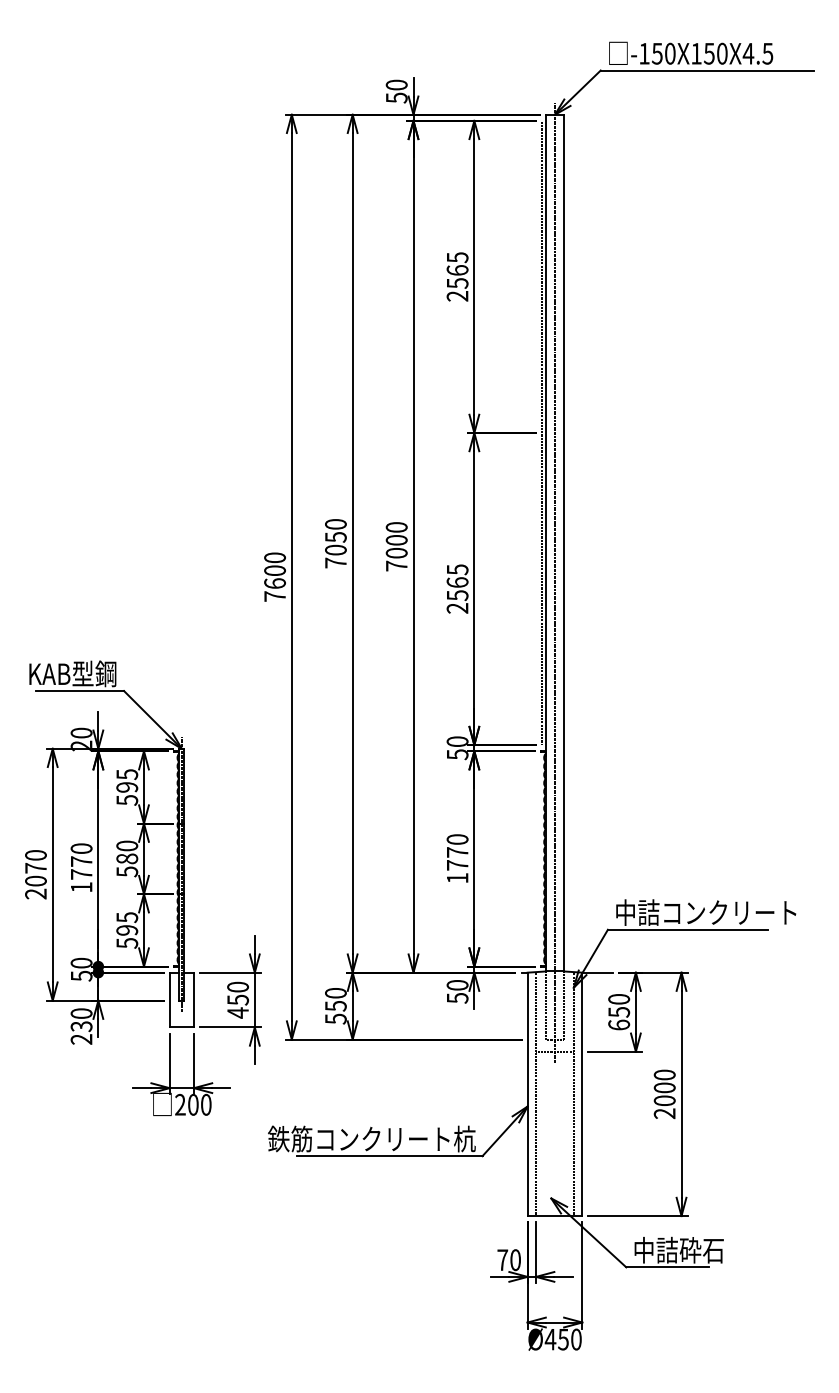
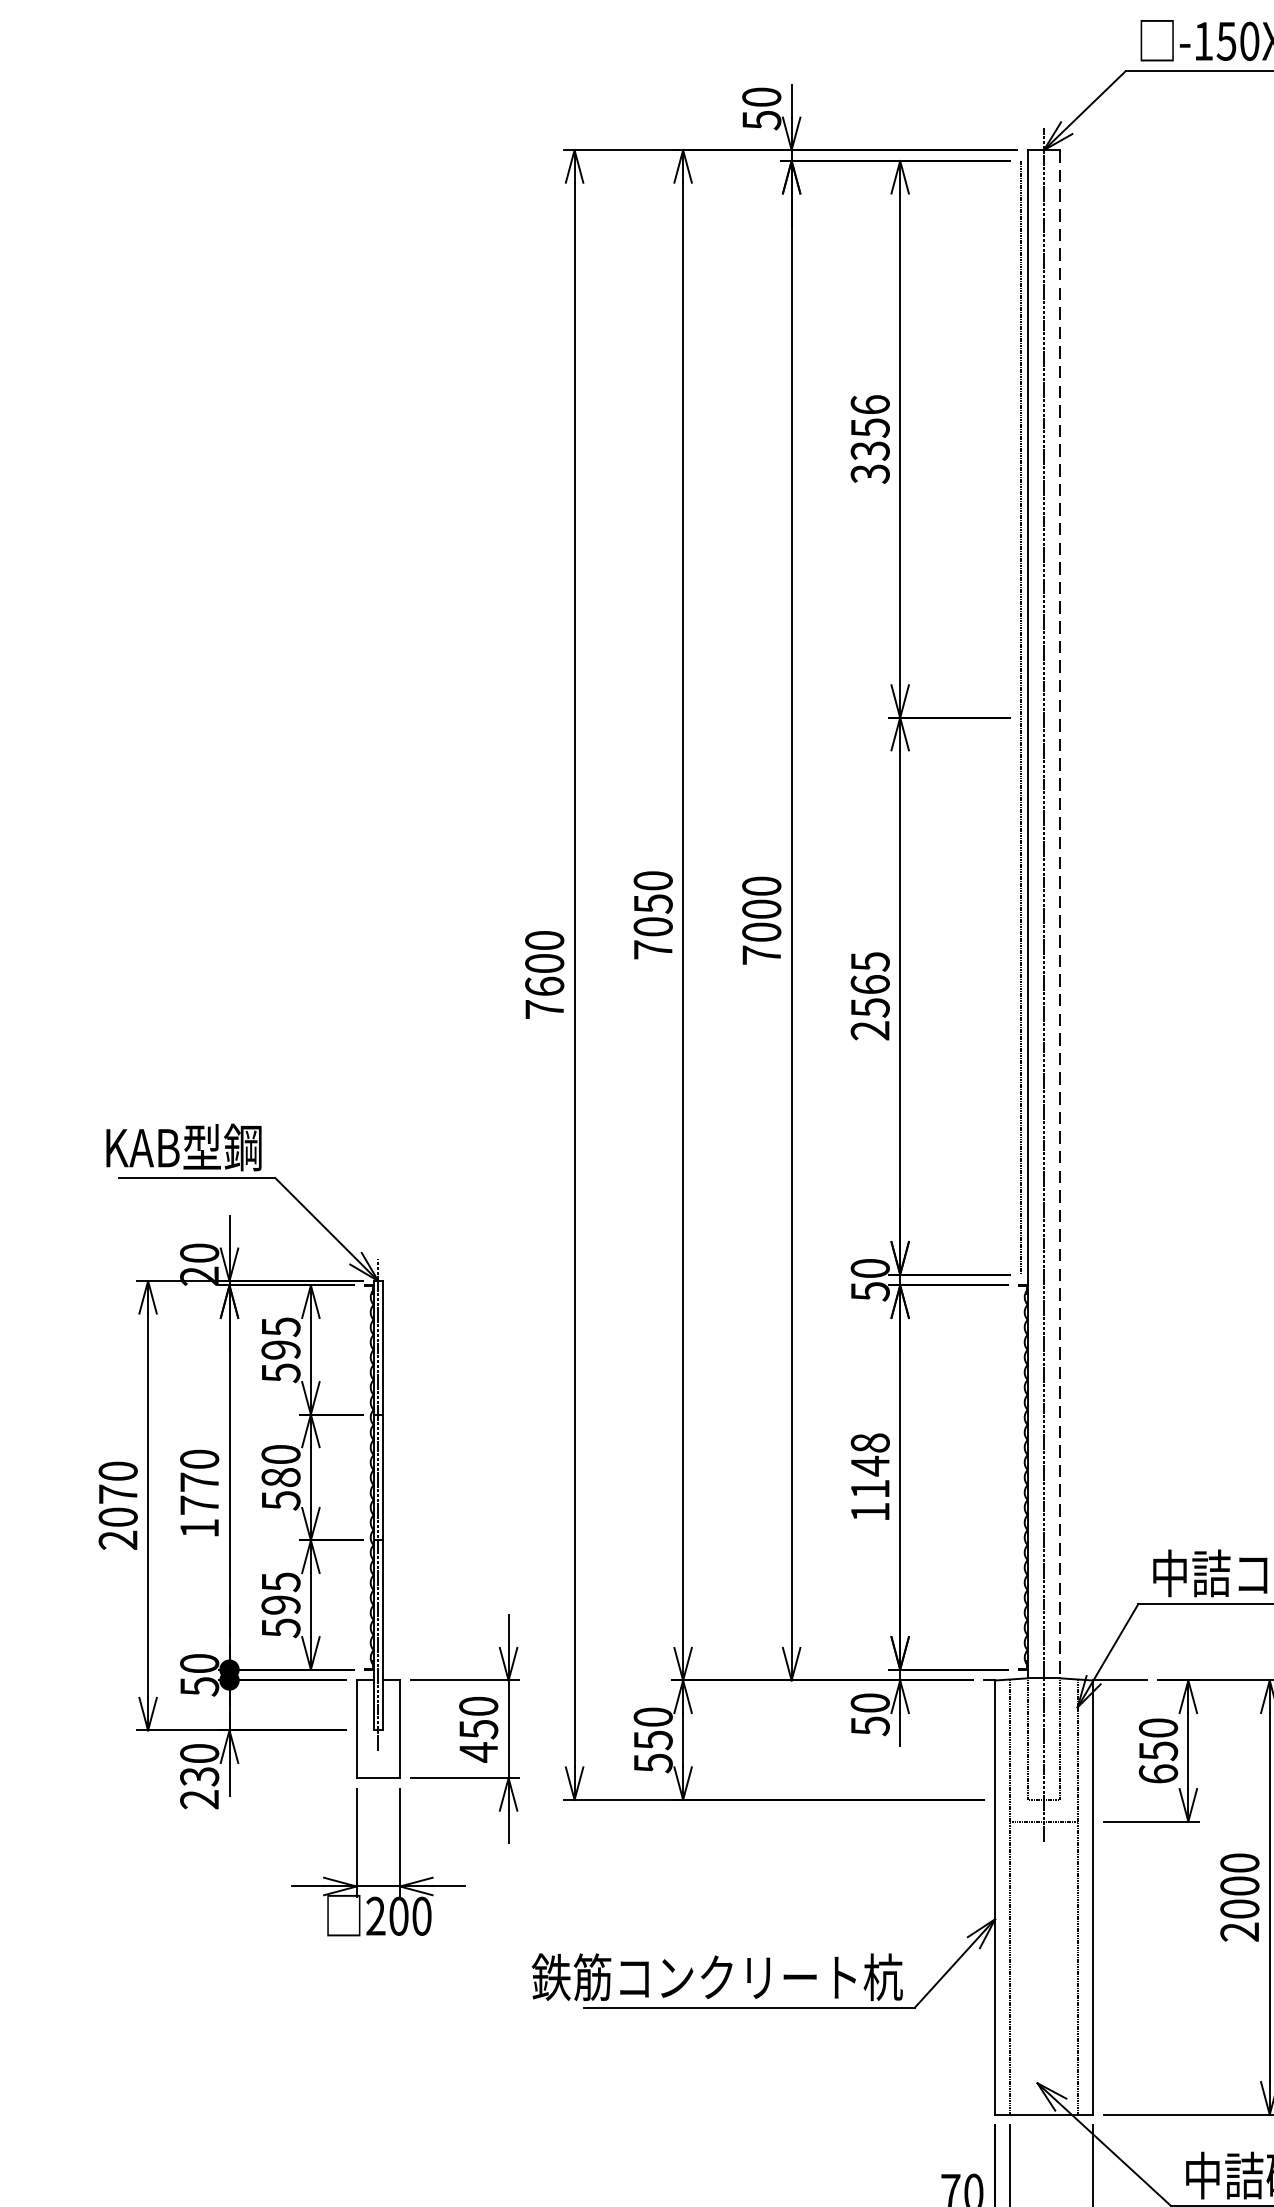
text: (457, 276) -> (870, 438), 2565 -> 3356
line: (564, 543) -> (1060, 914), solid -> dashed
text: (457, 852) -> (870, 1466), 1770 -> 1148

